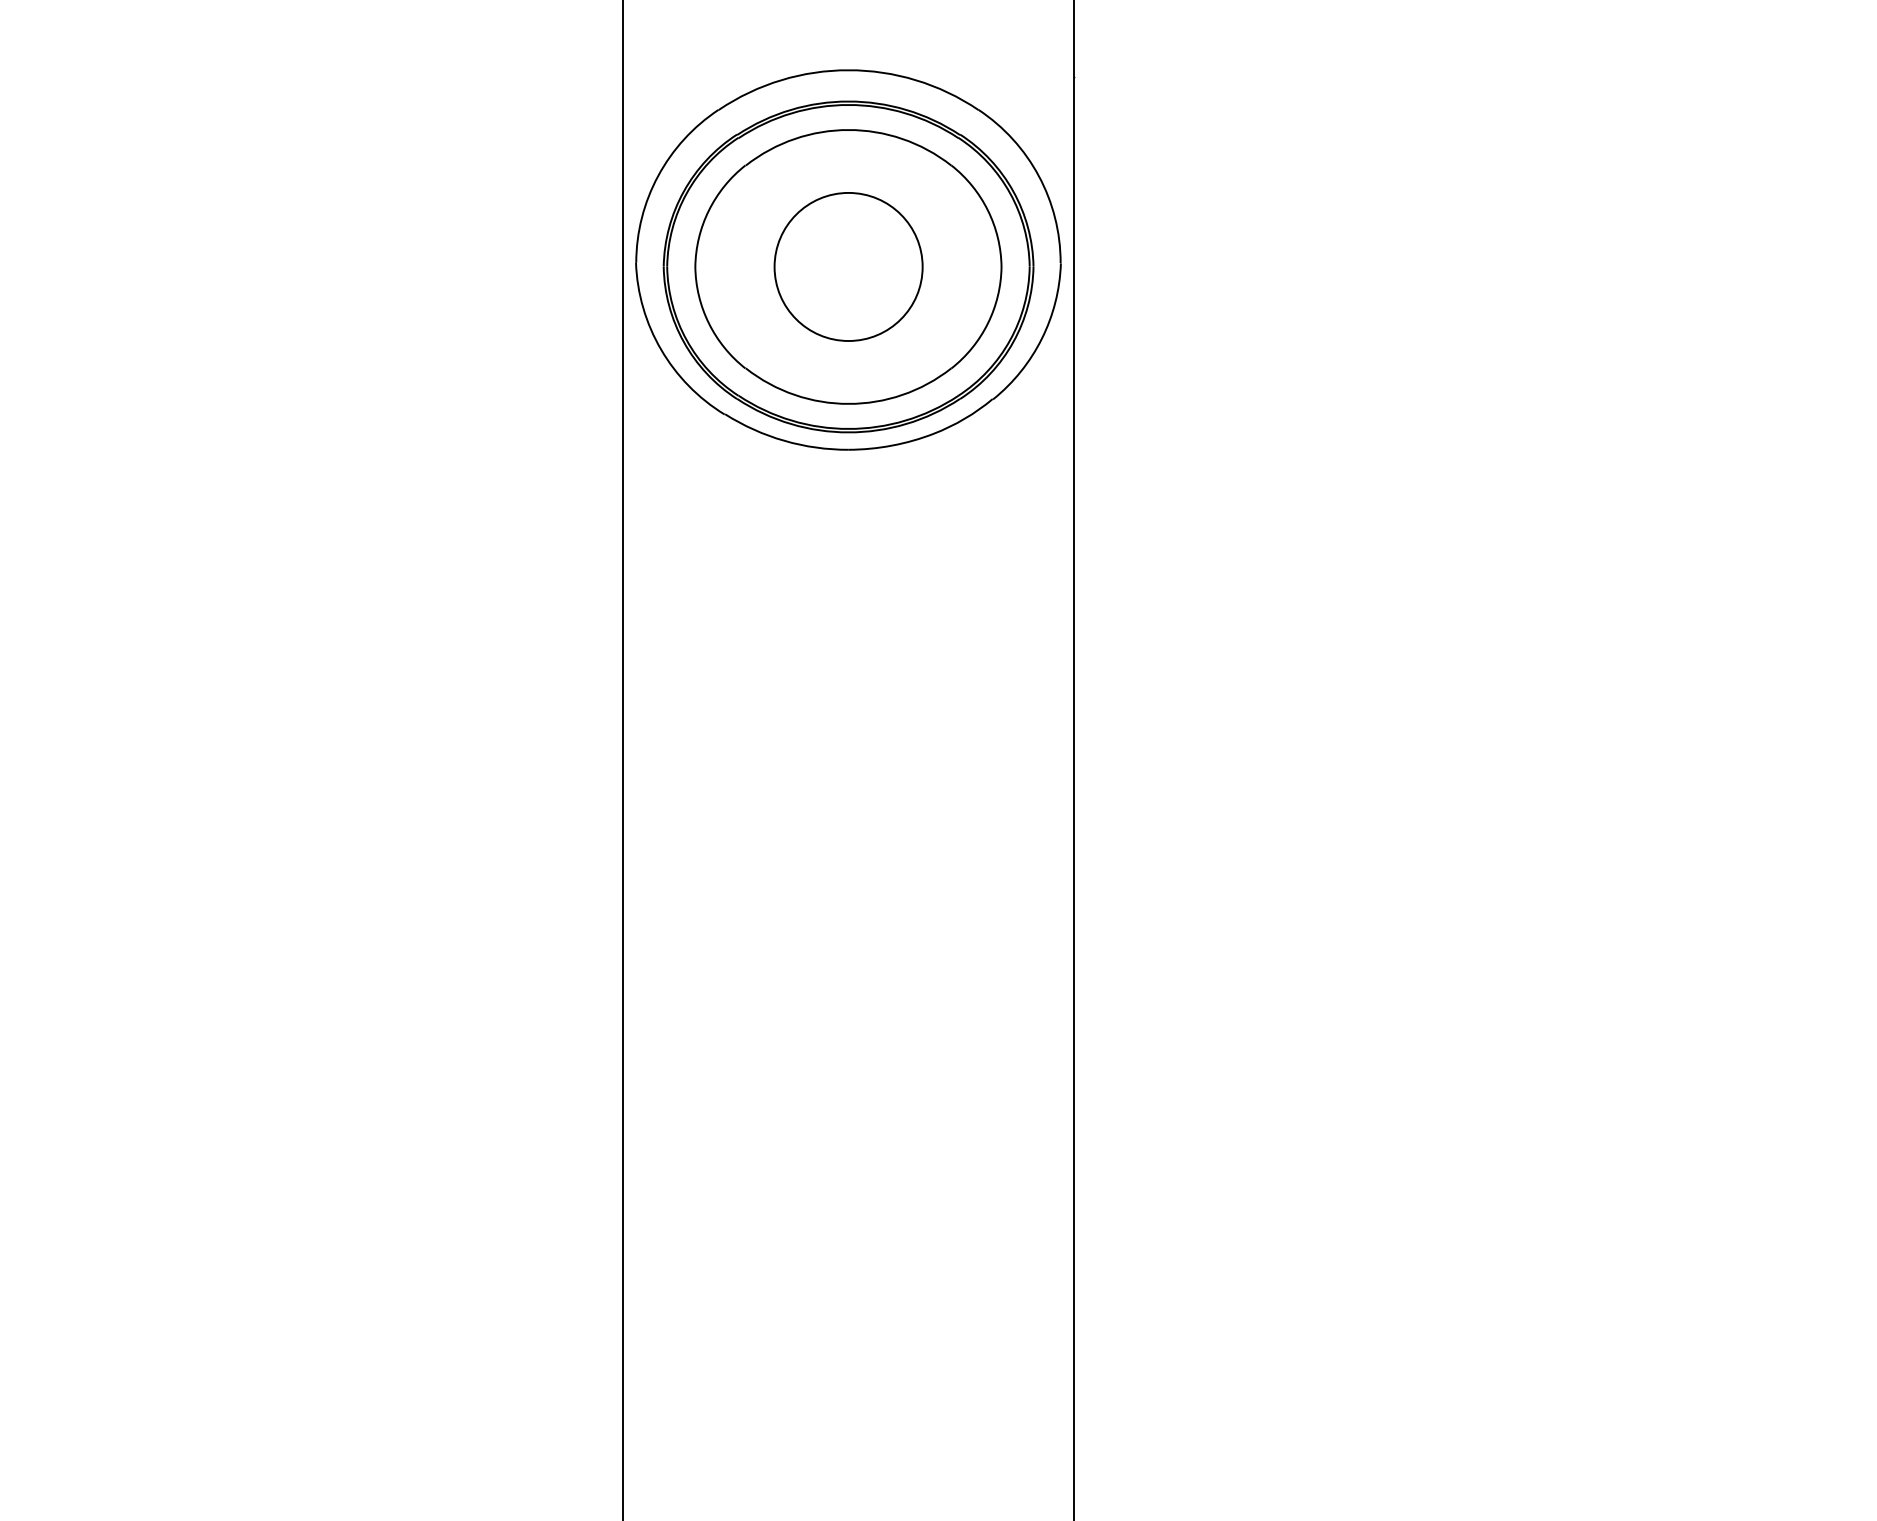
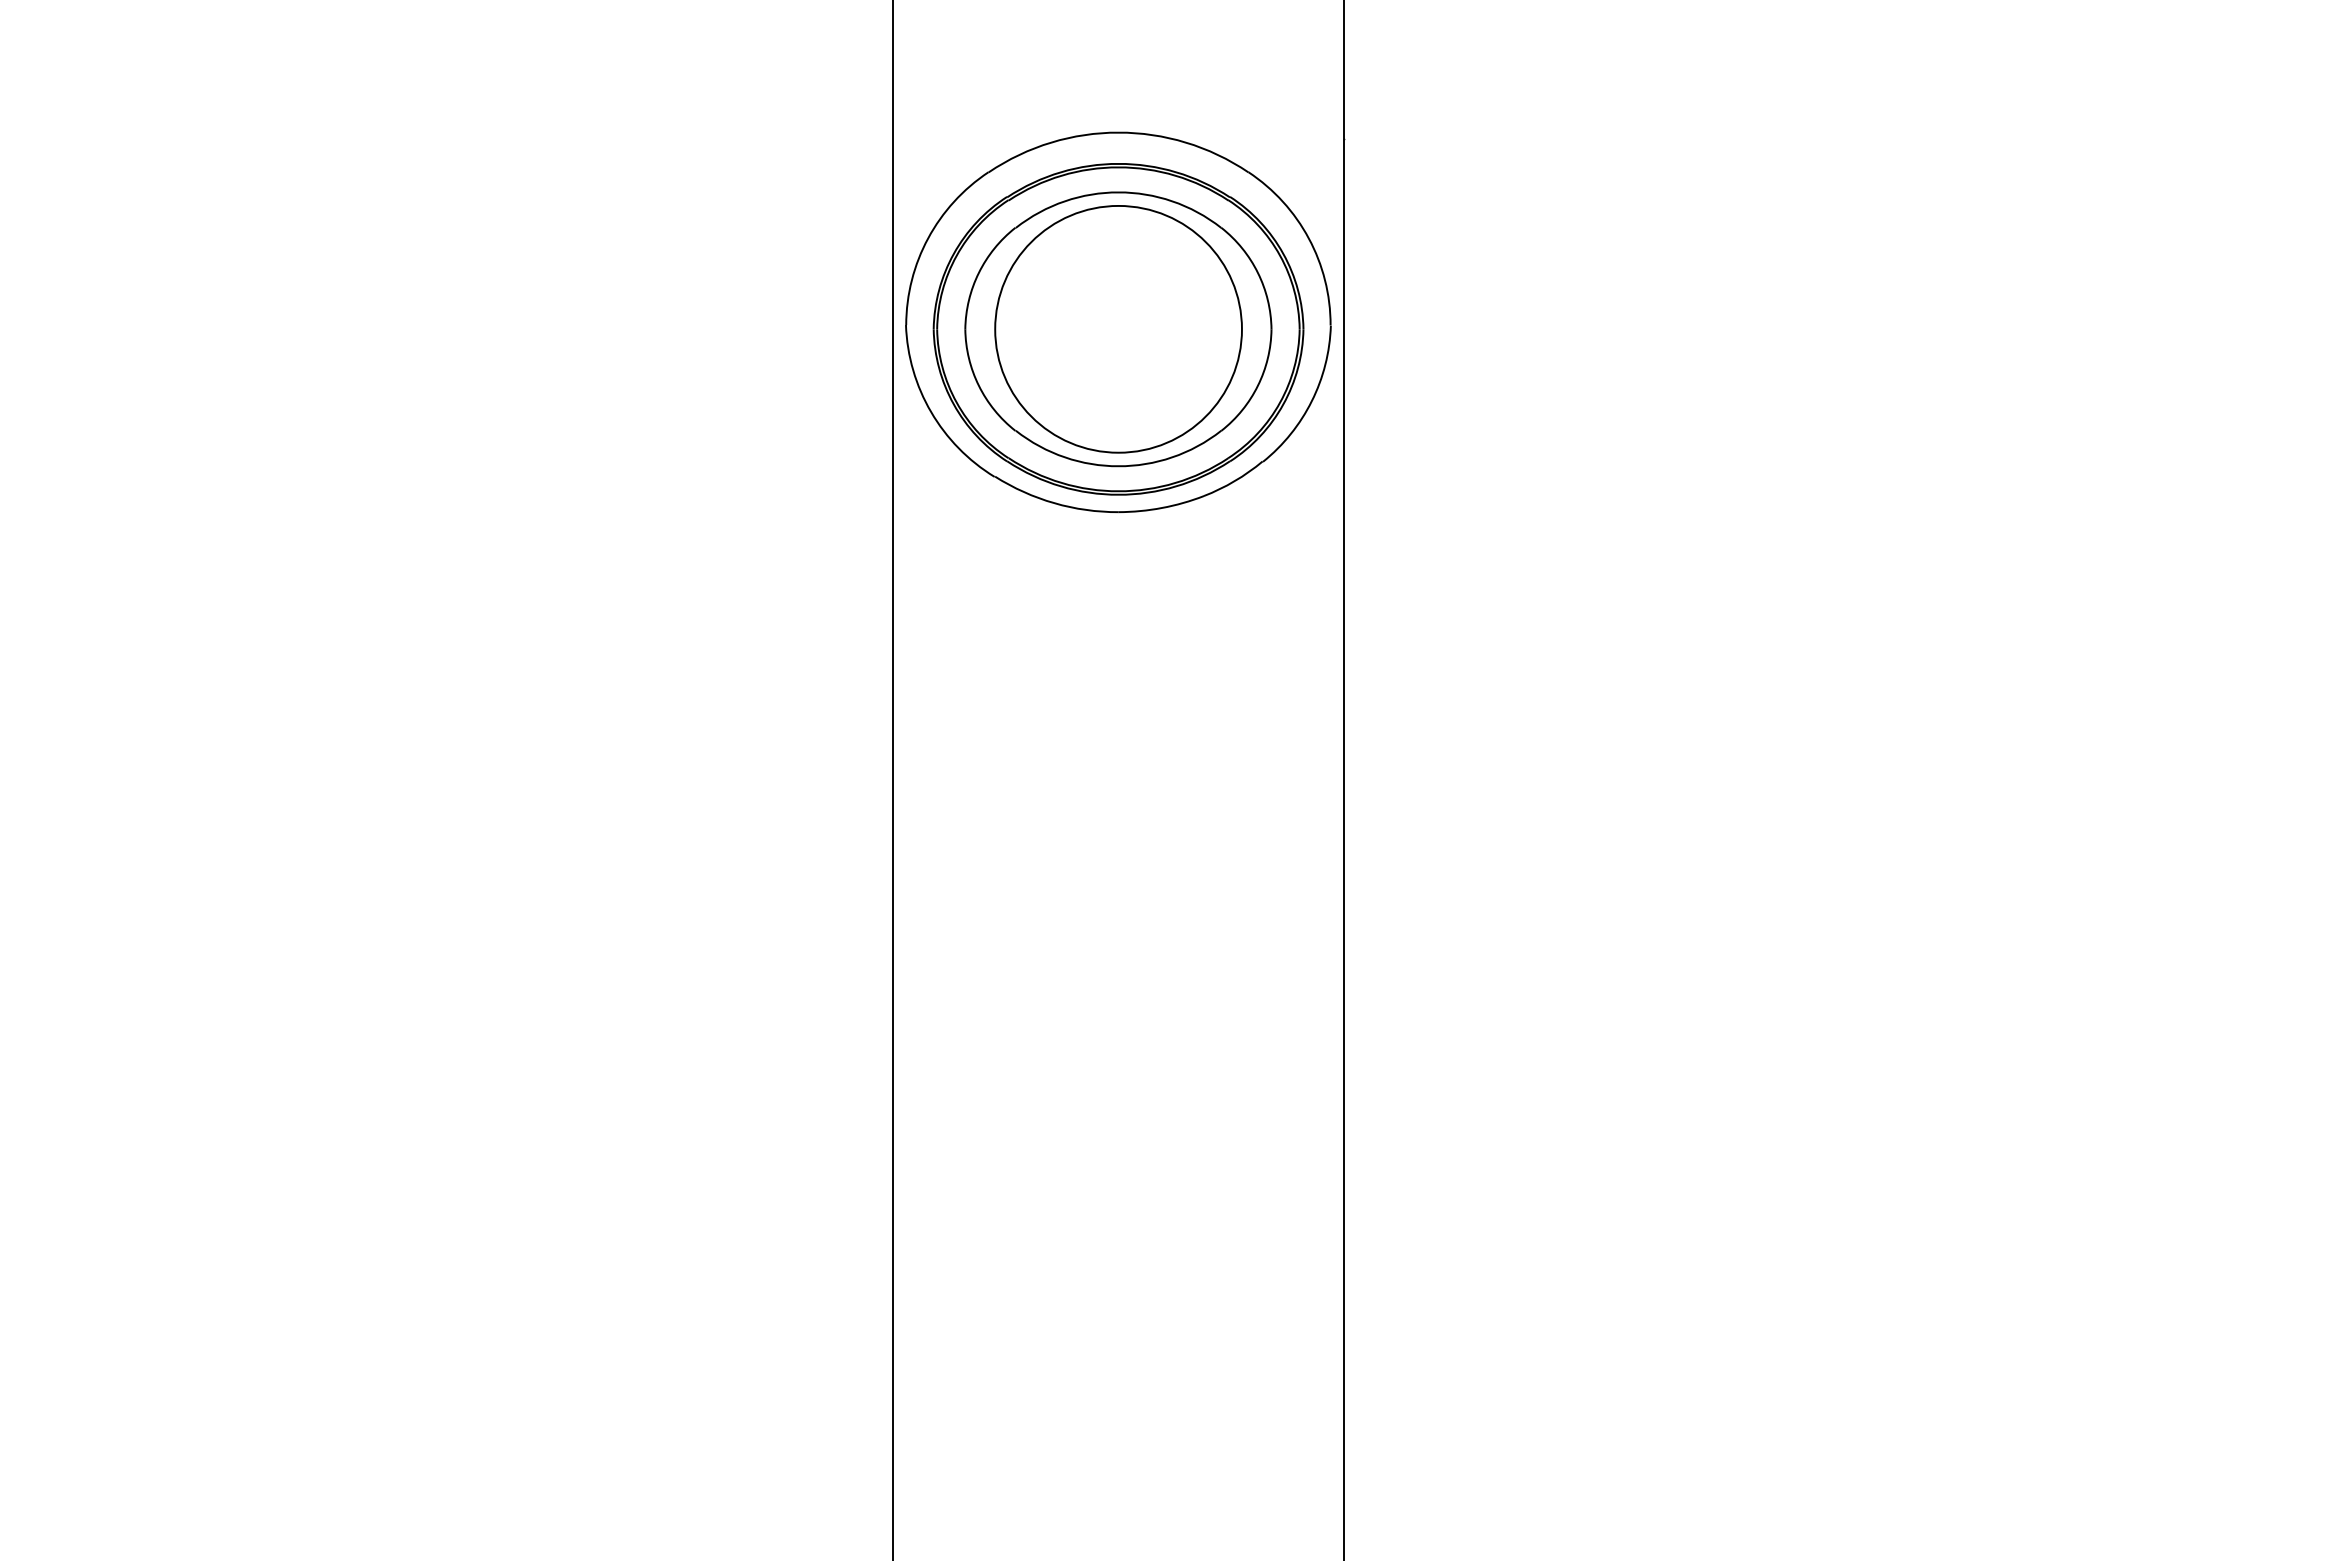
circle: (848, 266) -> (1118, 328), size x1.67

